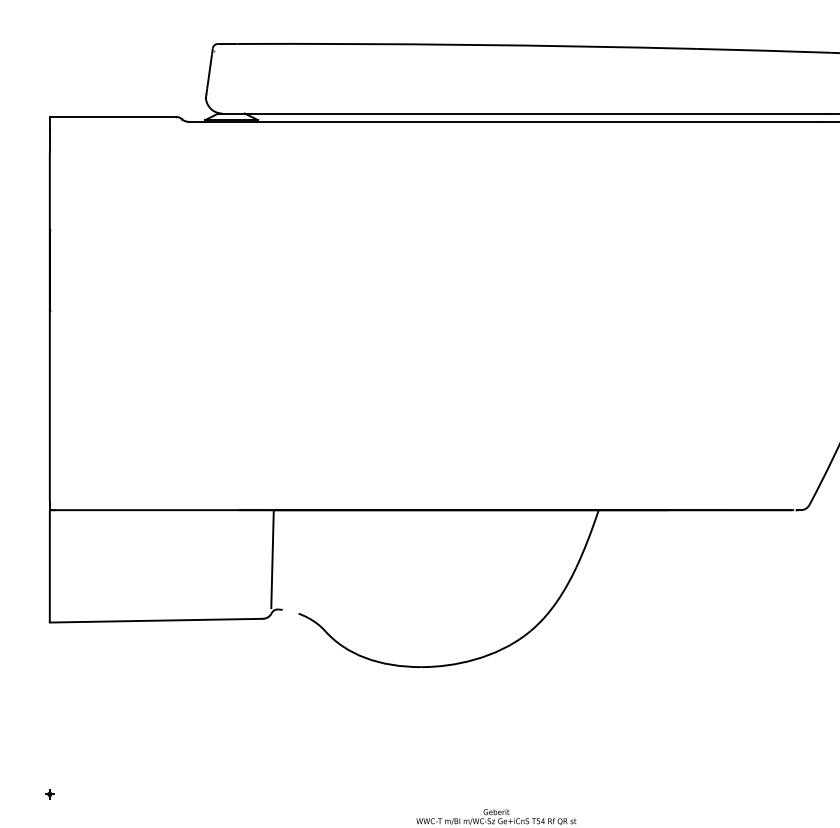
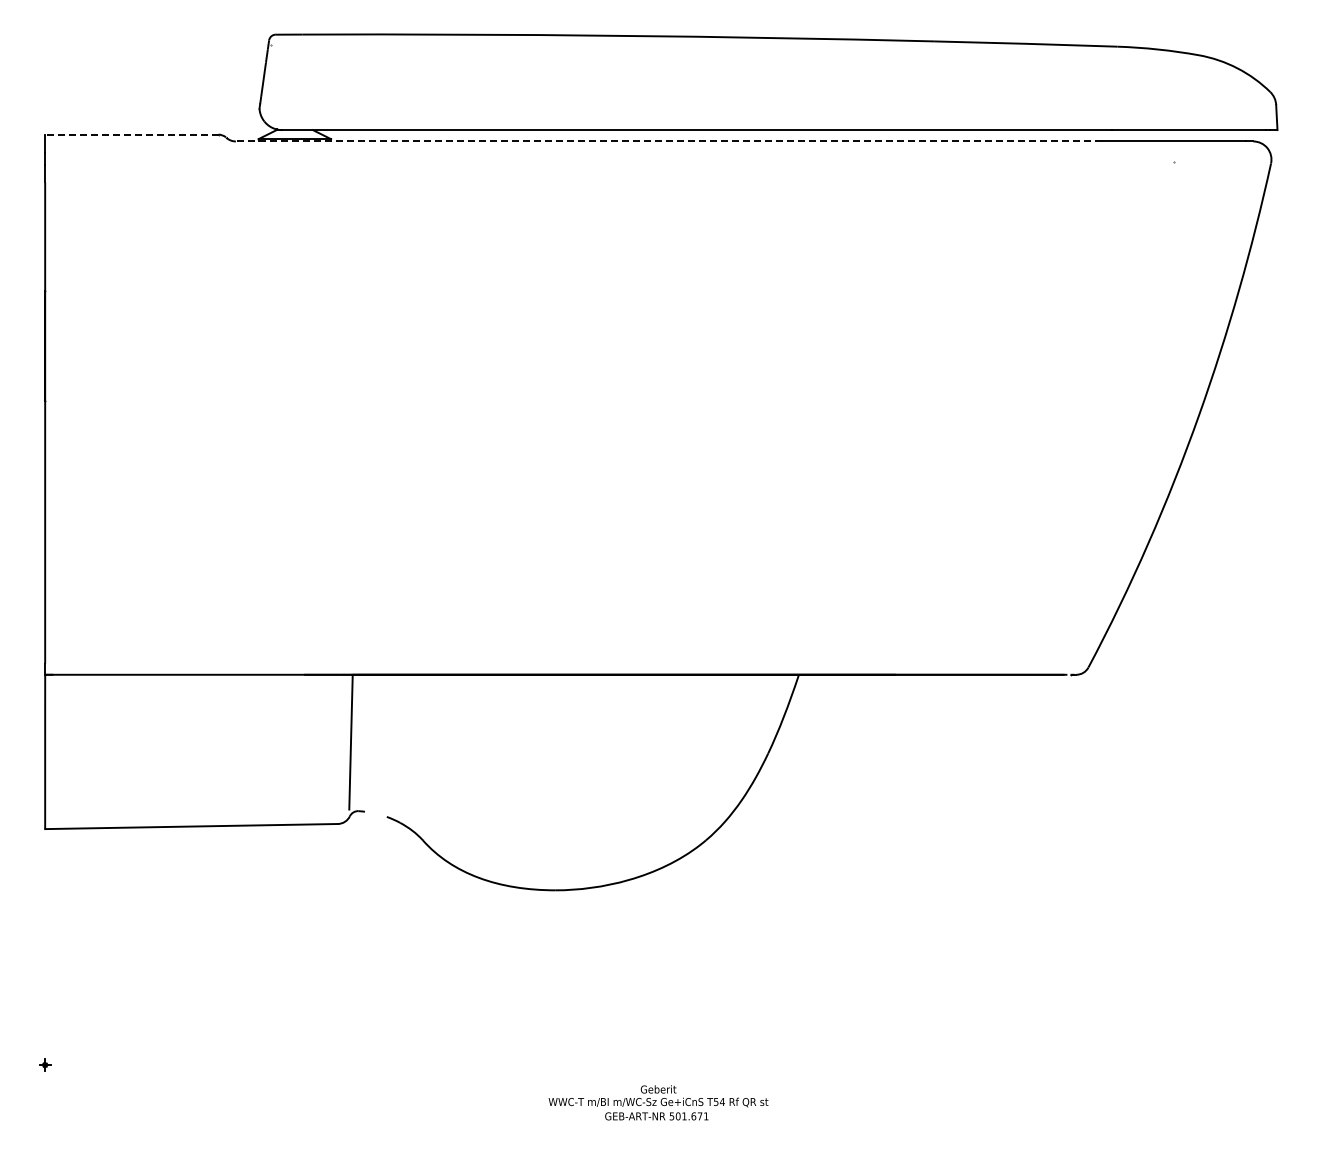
line: (112, 116) -> (131, 134), solid -> dashed
line: (503, 121) -> (668, 141), solid -> dashed

